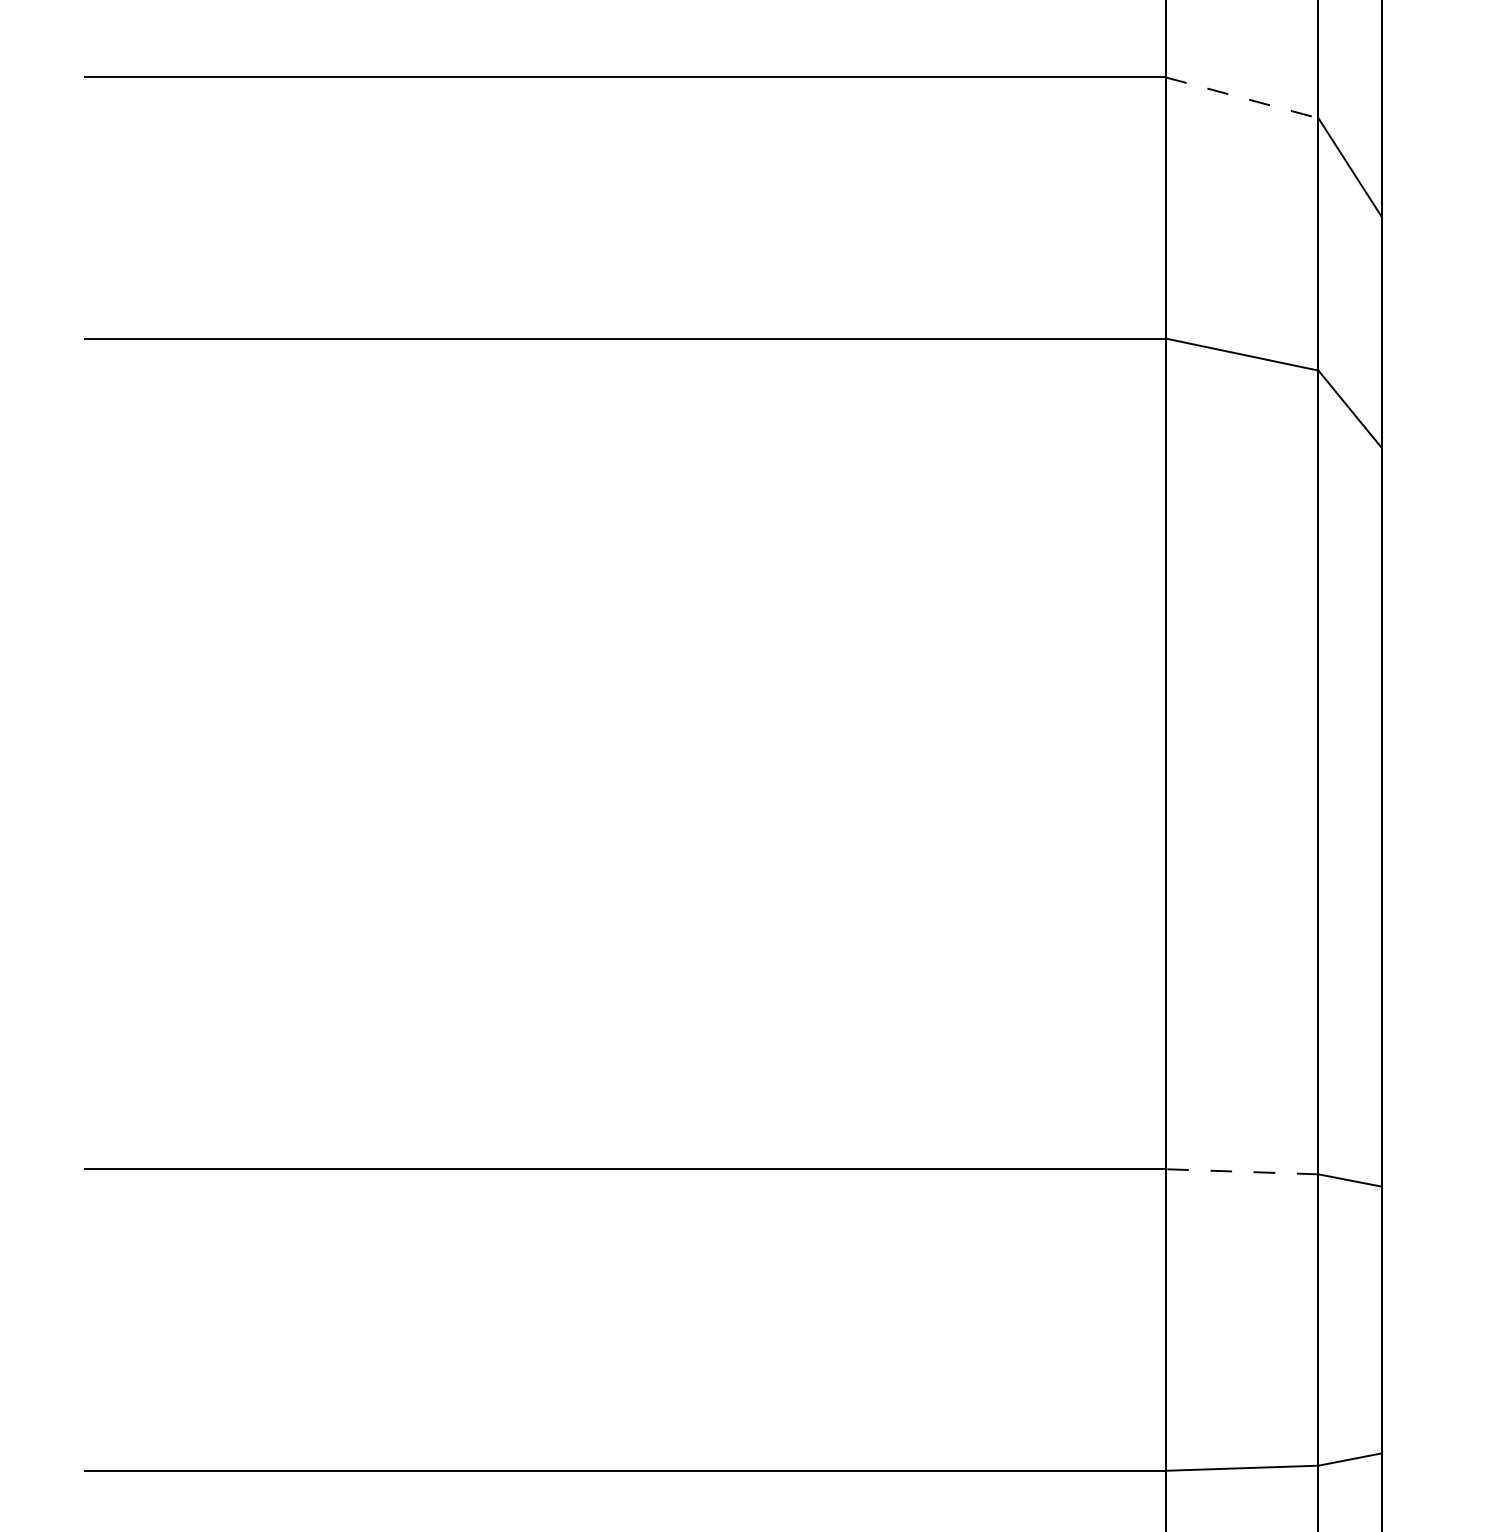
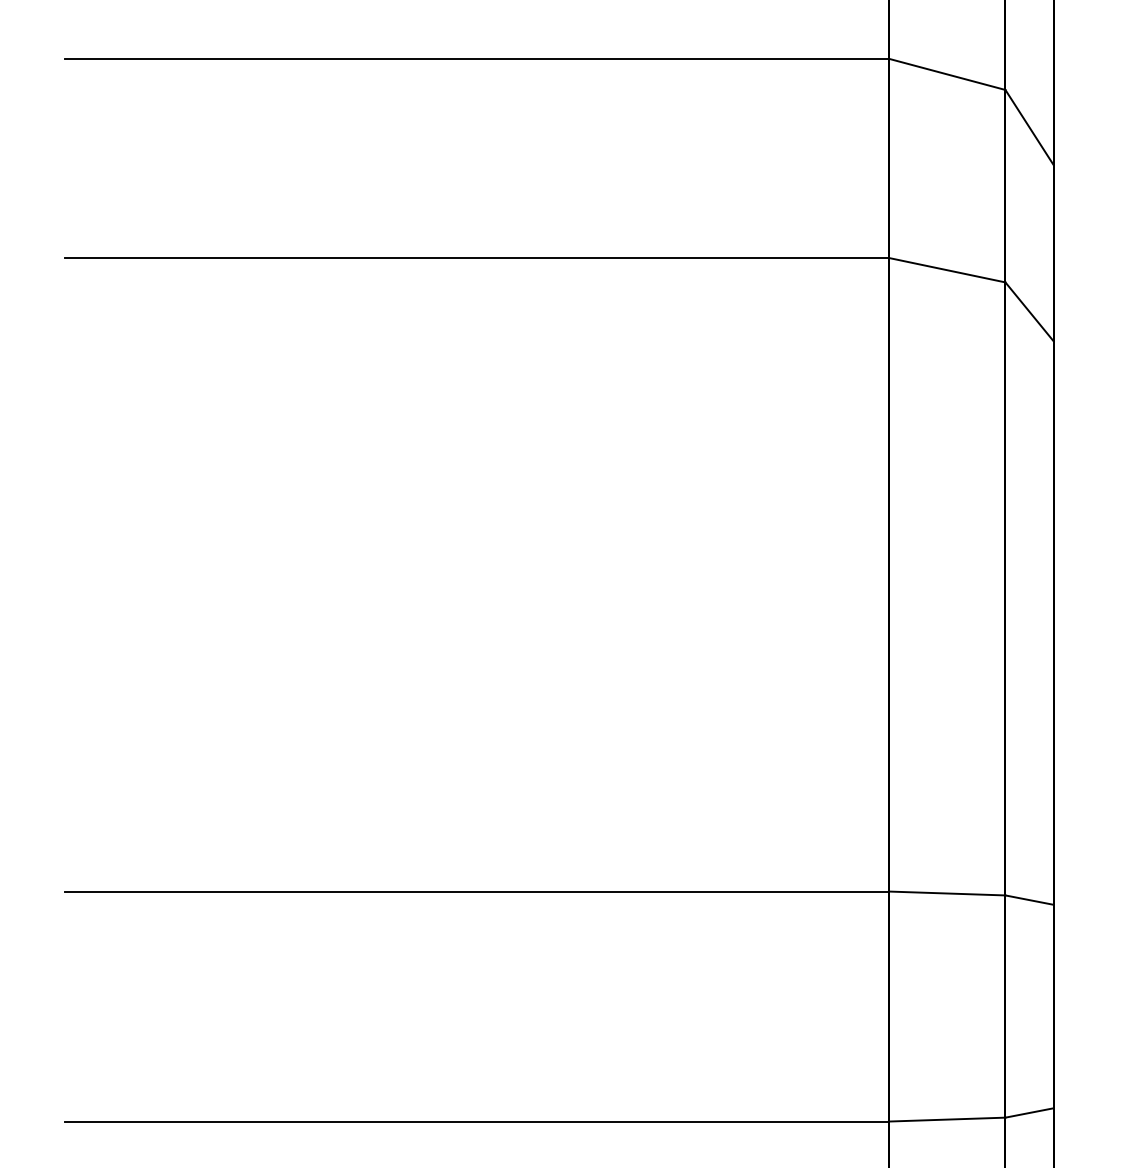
line: (1242, 97) -> (947, 74), dashed -> solid
line: (1241, 1171) -> (946, 893), dashed -> solid

